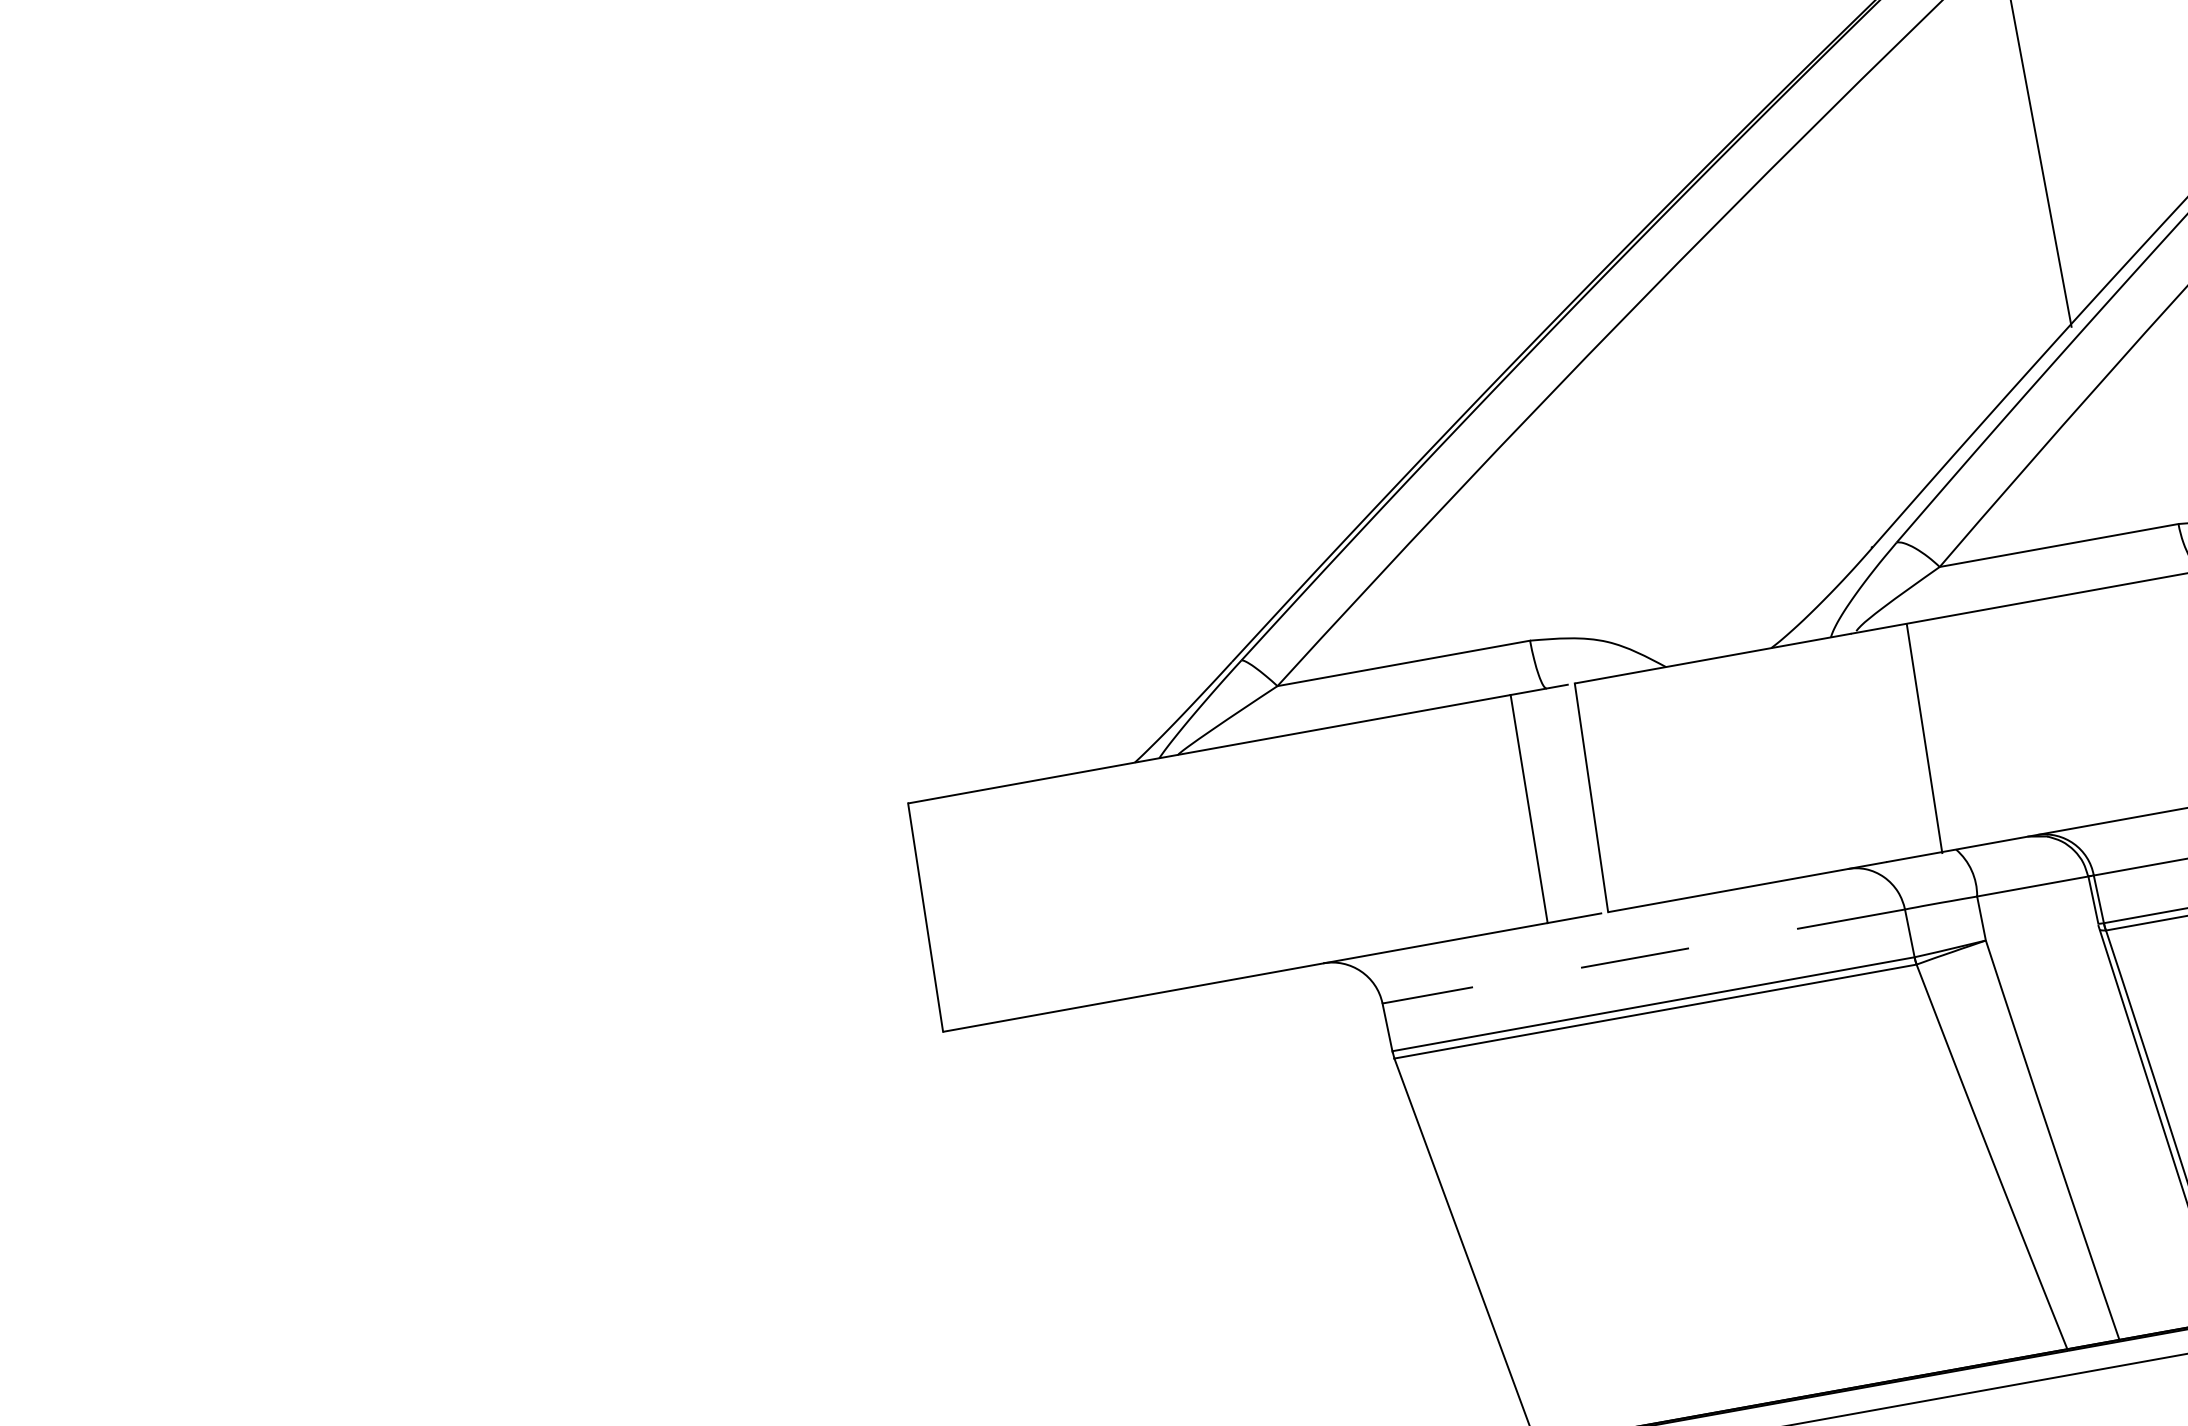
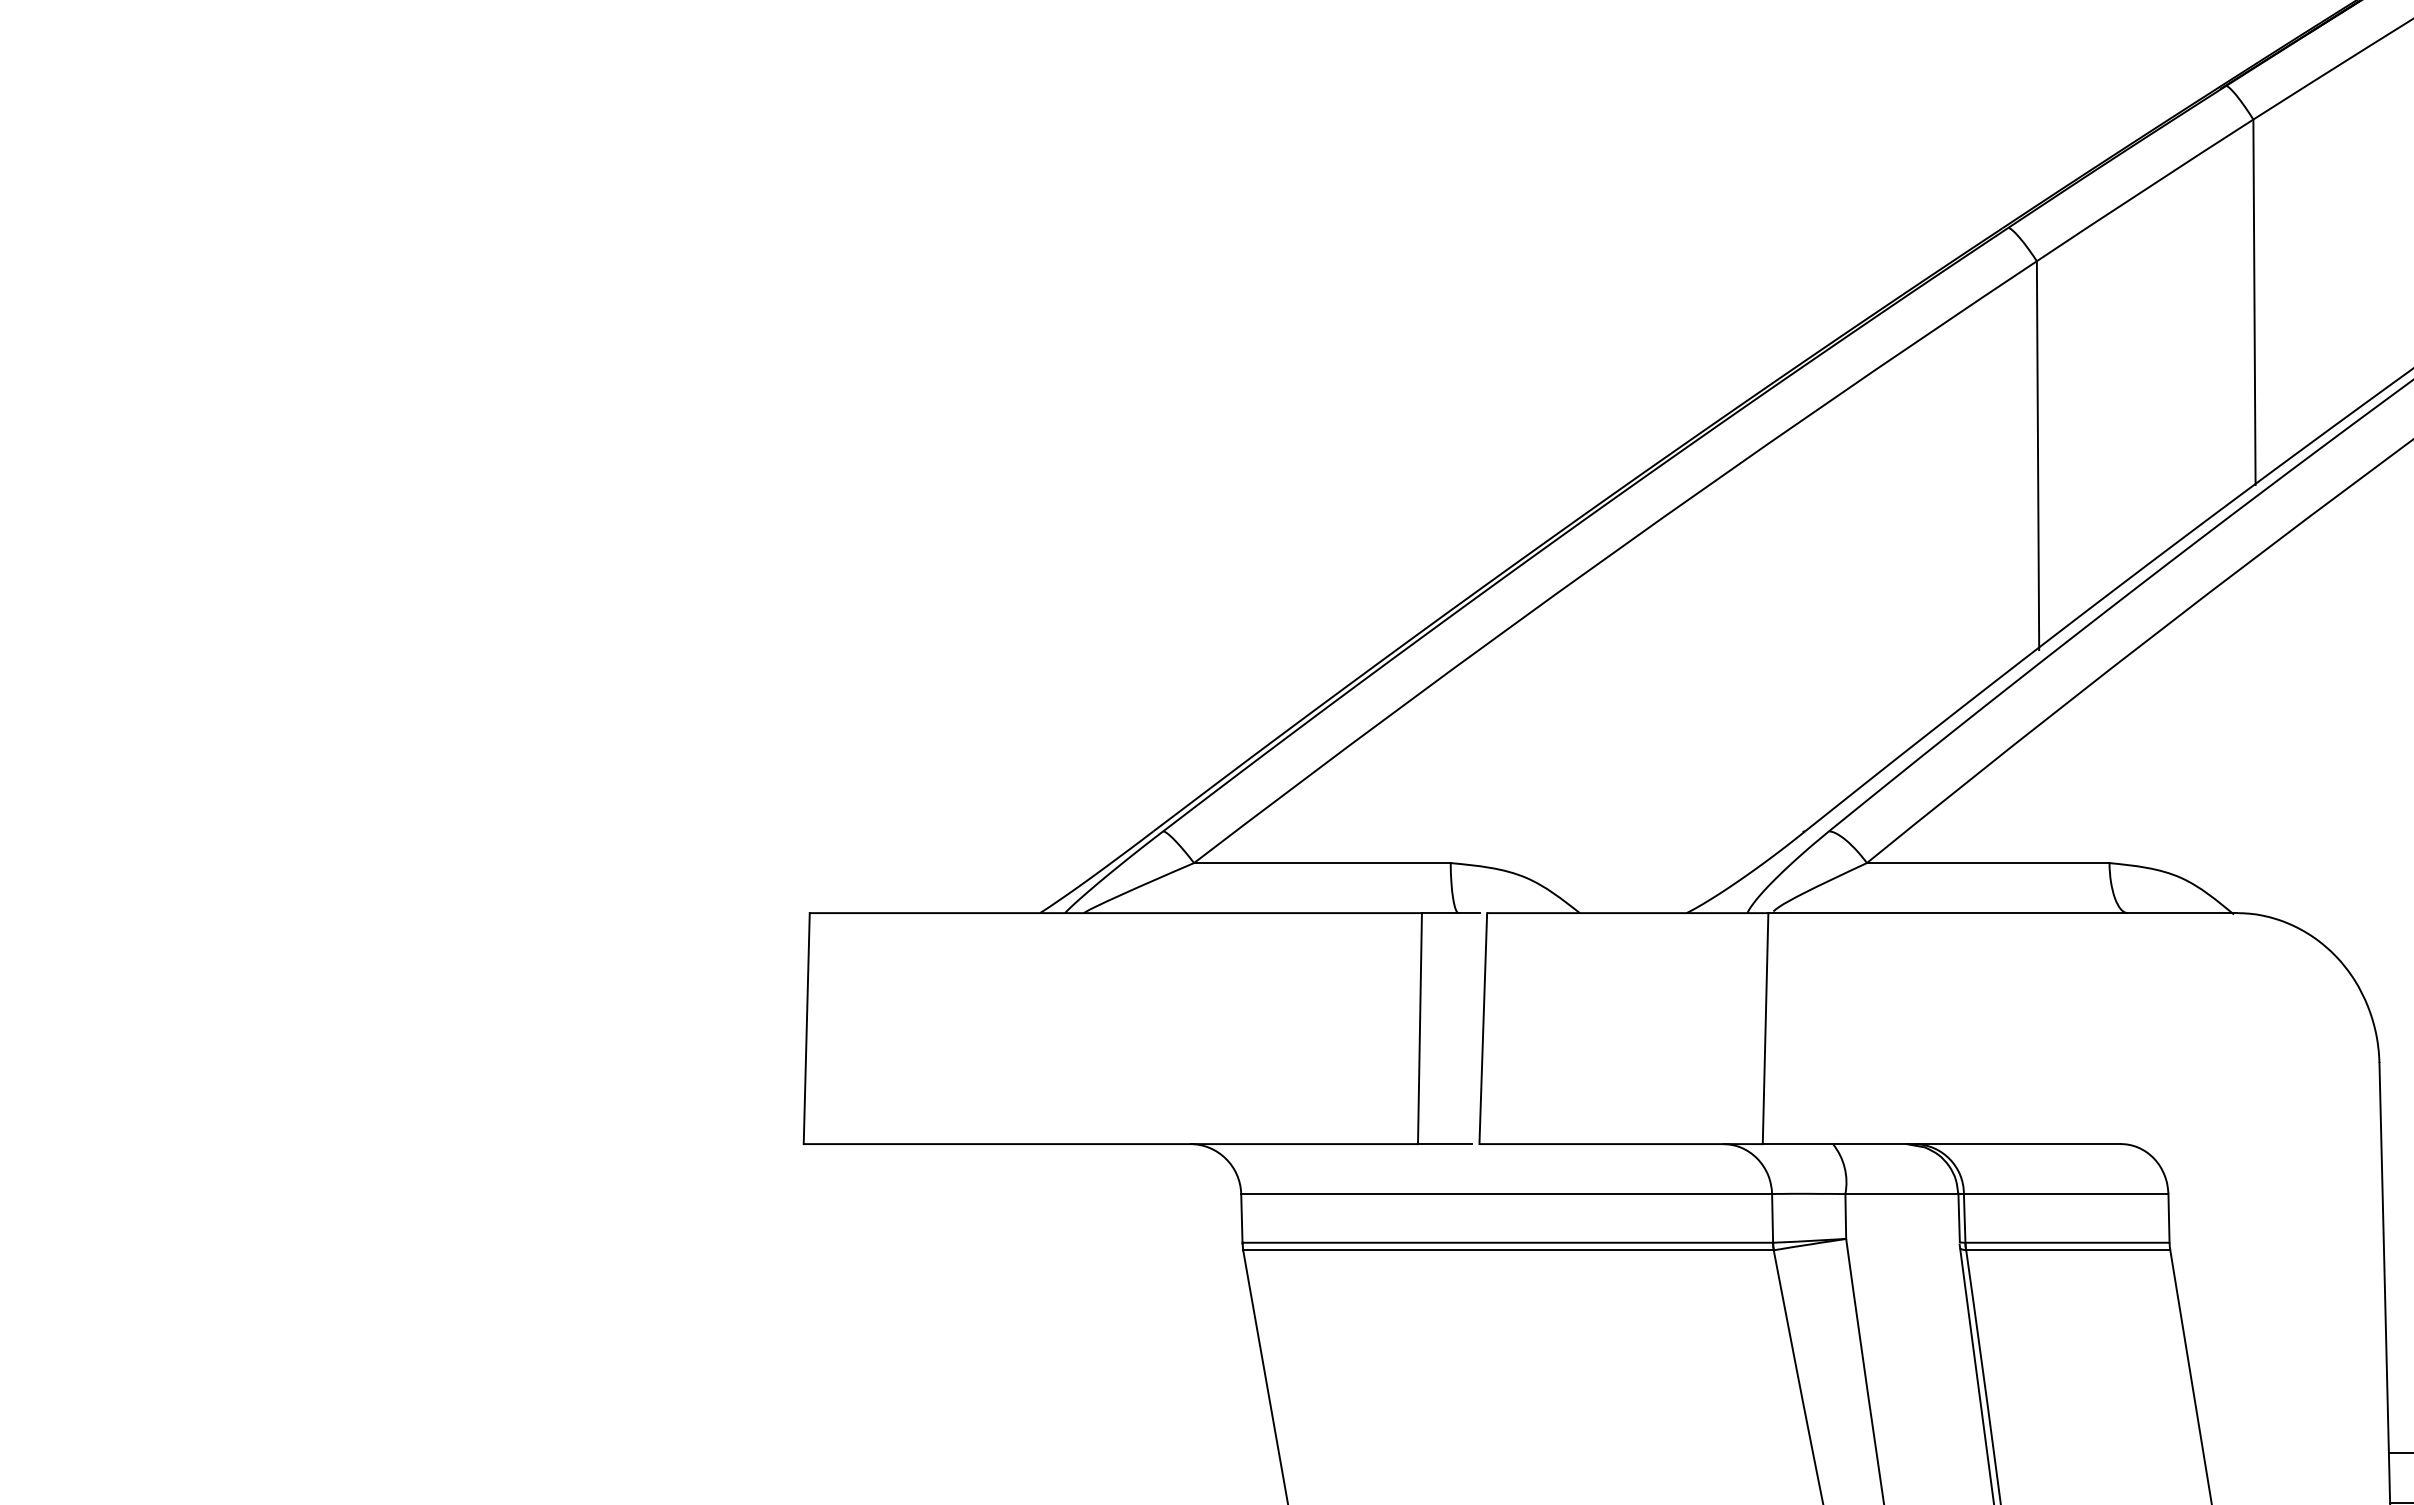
line: (1924, 738) -> (1765, 1028), moved
line: (1643, 956) -> (1506, 1194), dashed -> solid

